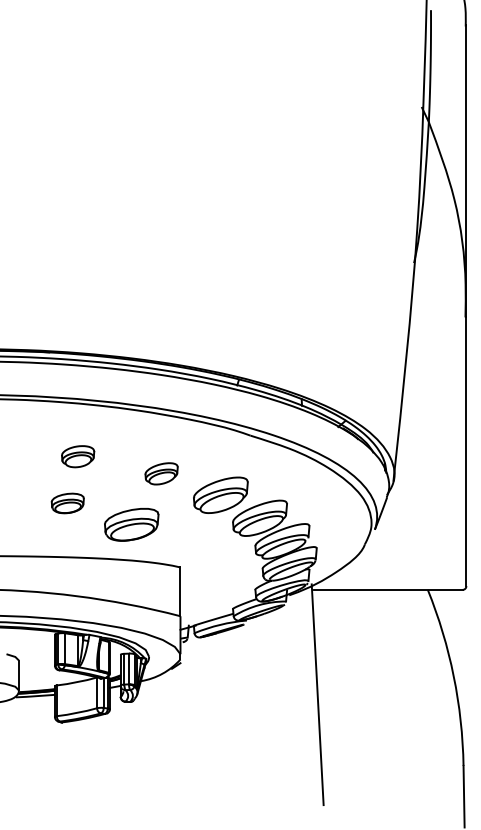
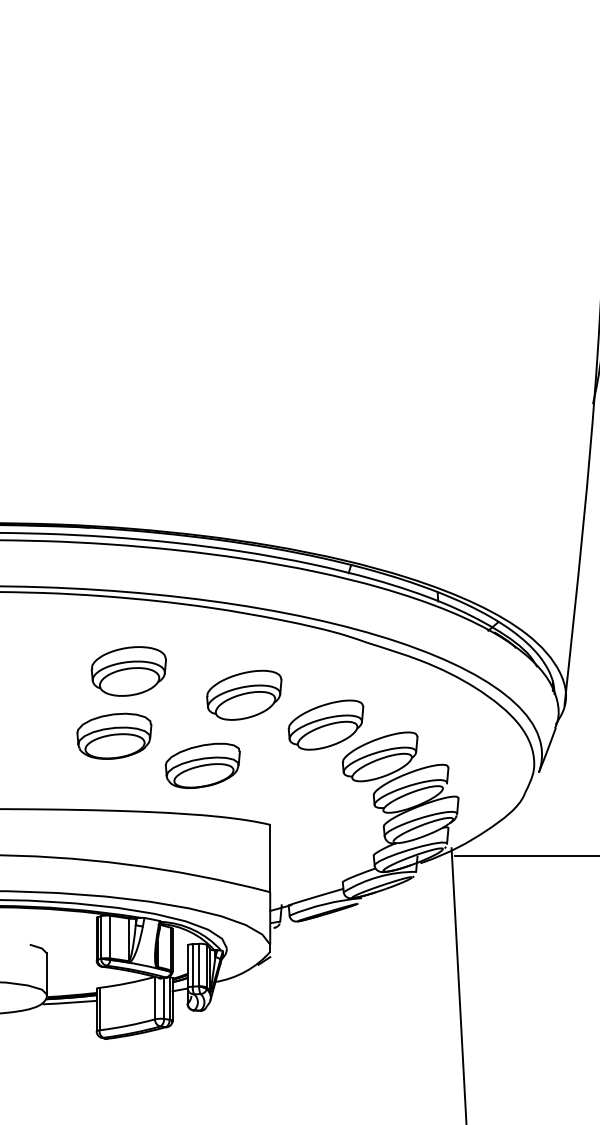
part: (77, 456) -> (127, 671), size x1.67
part: (161, 473) -> (243, 694), size x1.67
part: (67, 503) -> (114, 736), size x1.67

